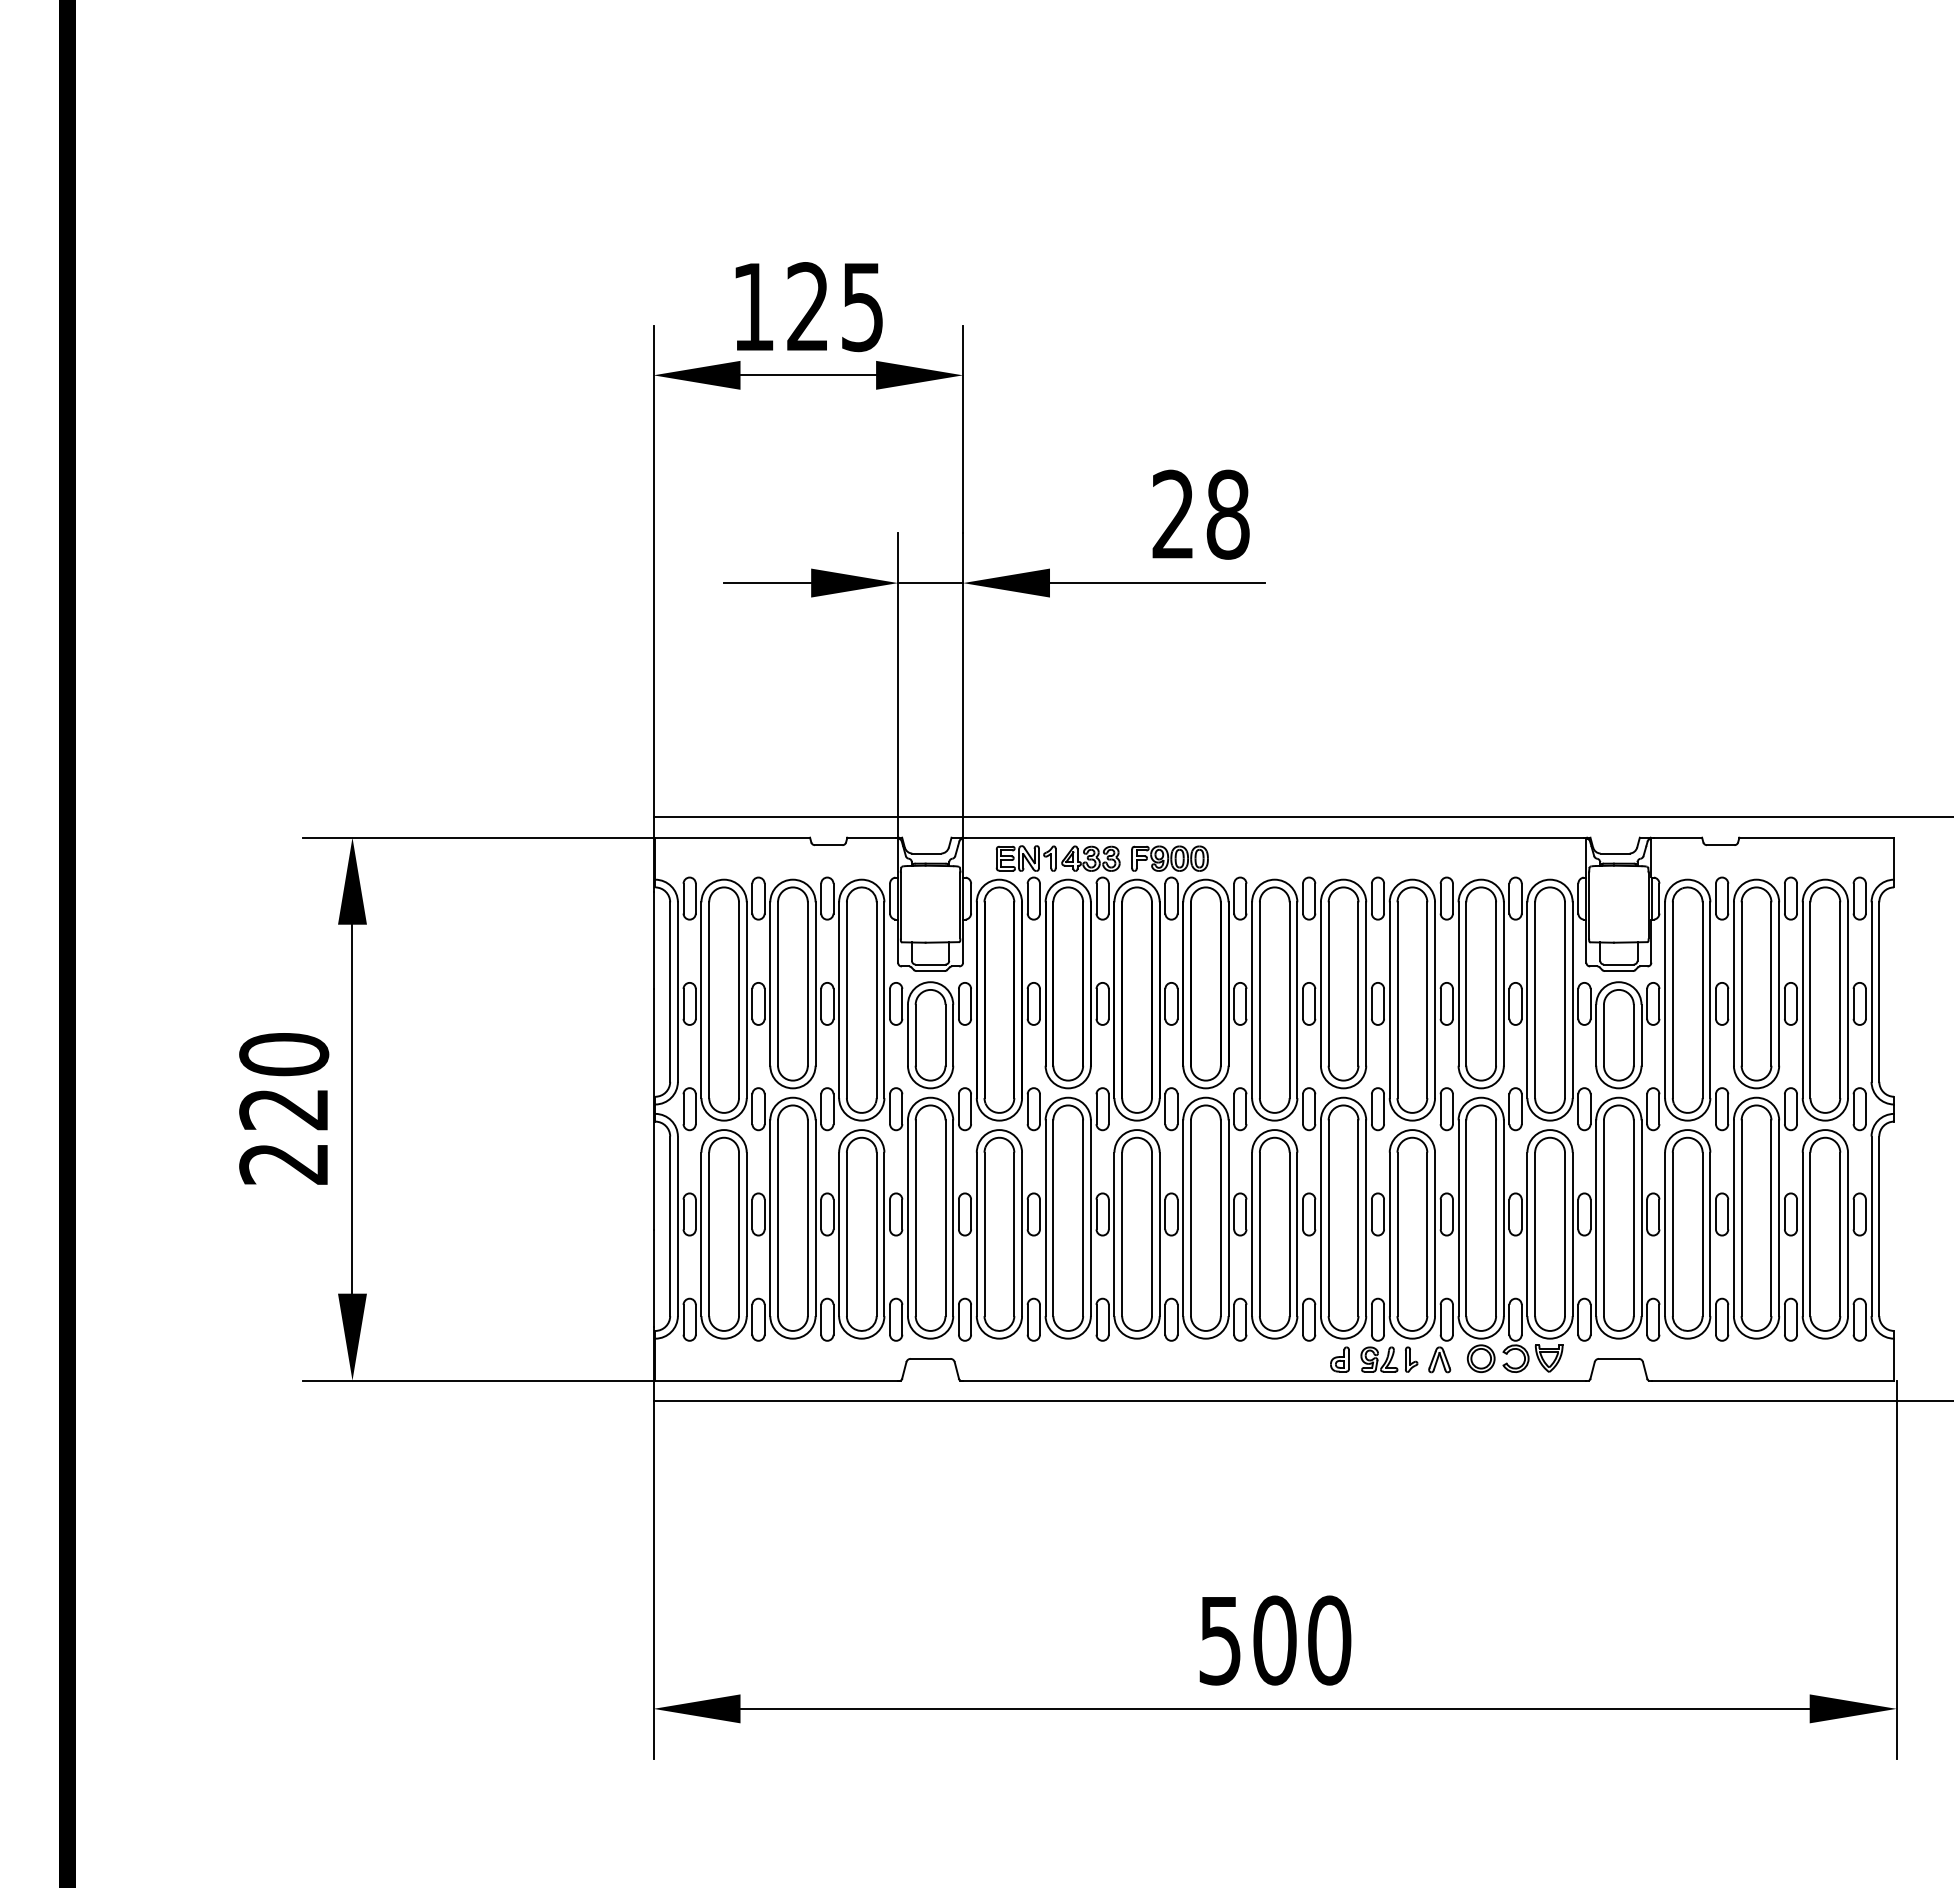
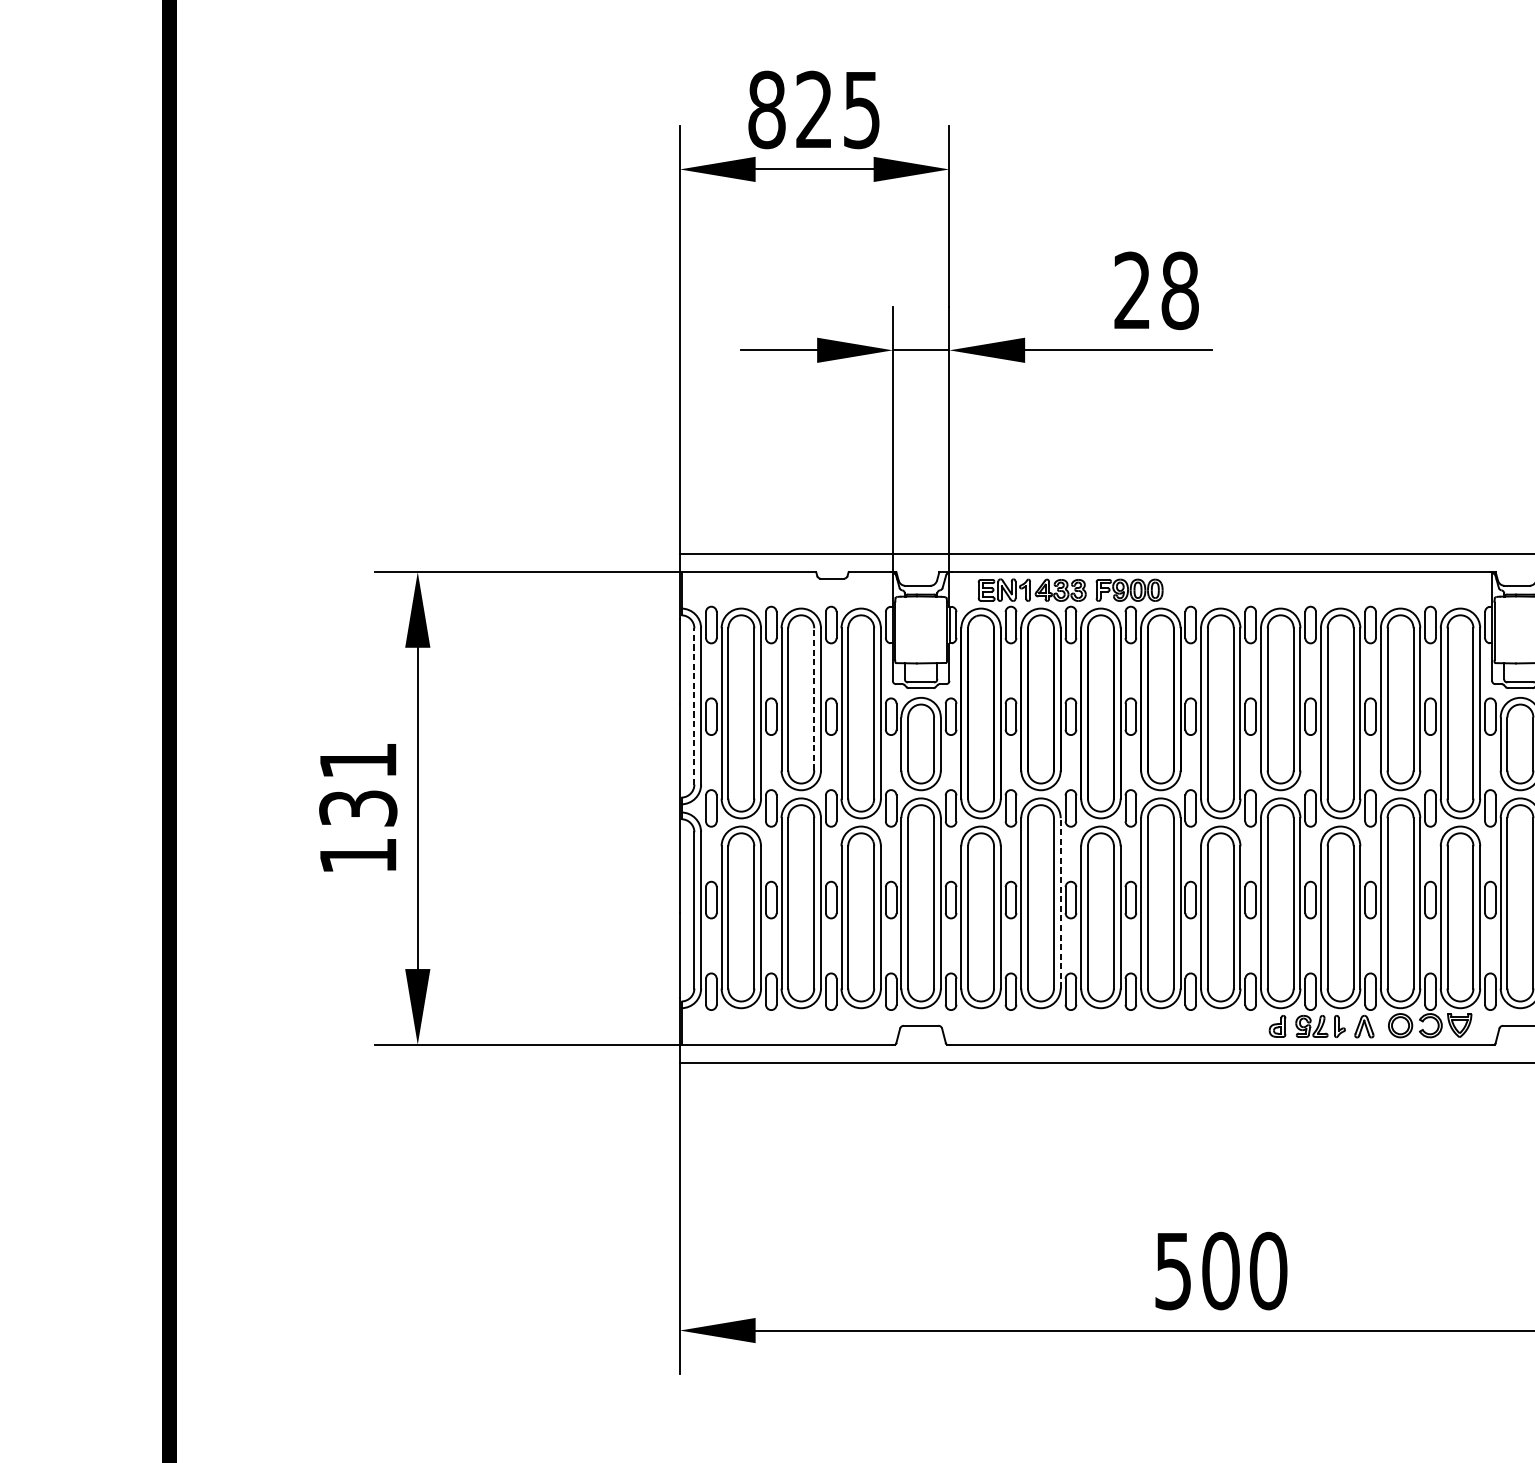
text: (753, 307) -> (766, 110), 125 -> 825
line: (807, 984) -> (813, 699), solid -> dashed
line: (670, 992) -> (694, 706), solid -> dashed
text: (284, 1108) -> (358, 807), 220 -> 131
line: (1090, 1218) -> (1060, 903), solid -> dashed

